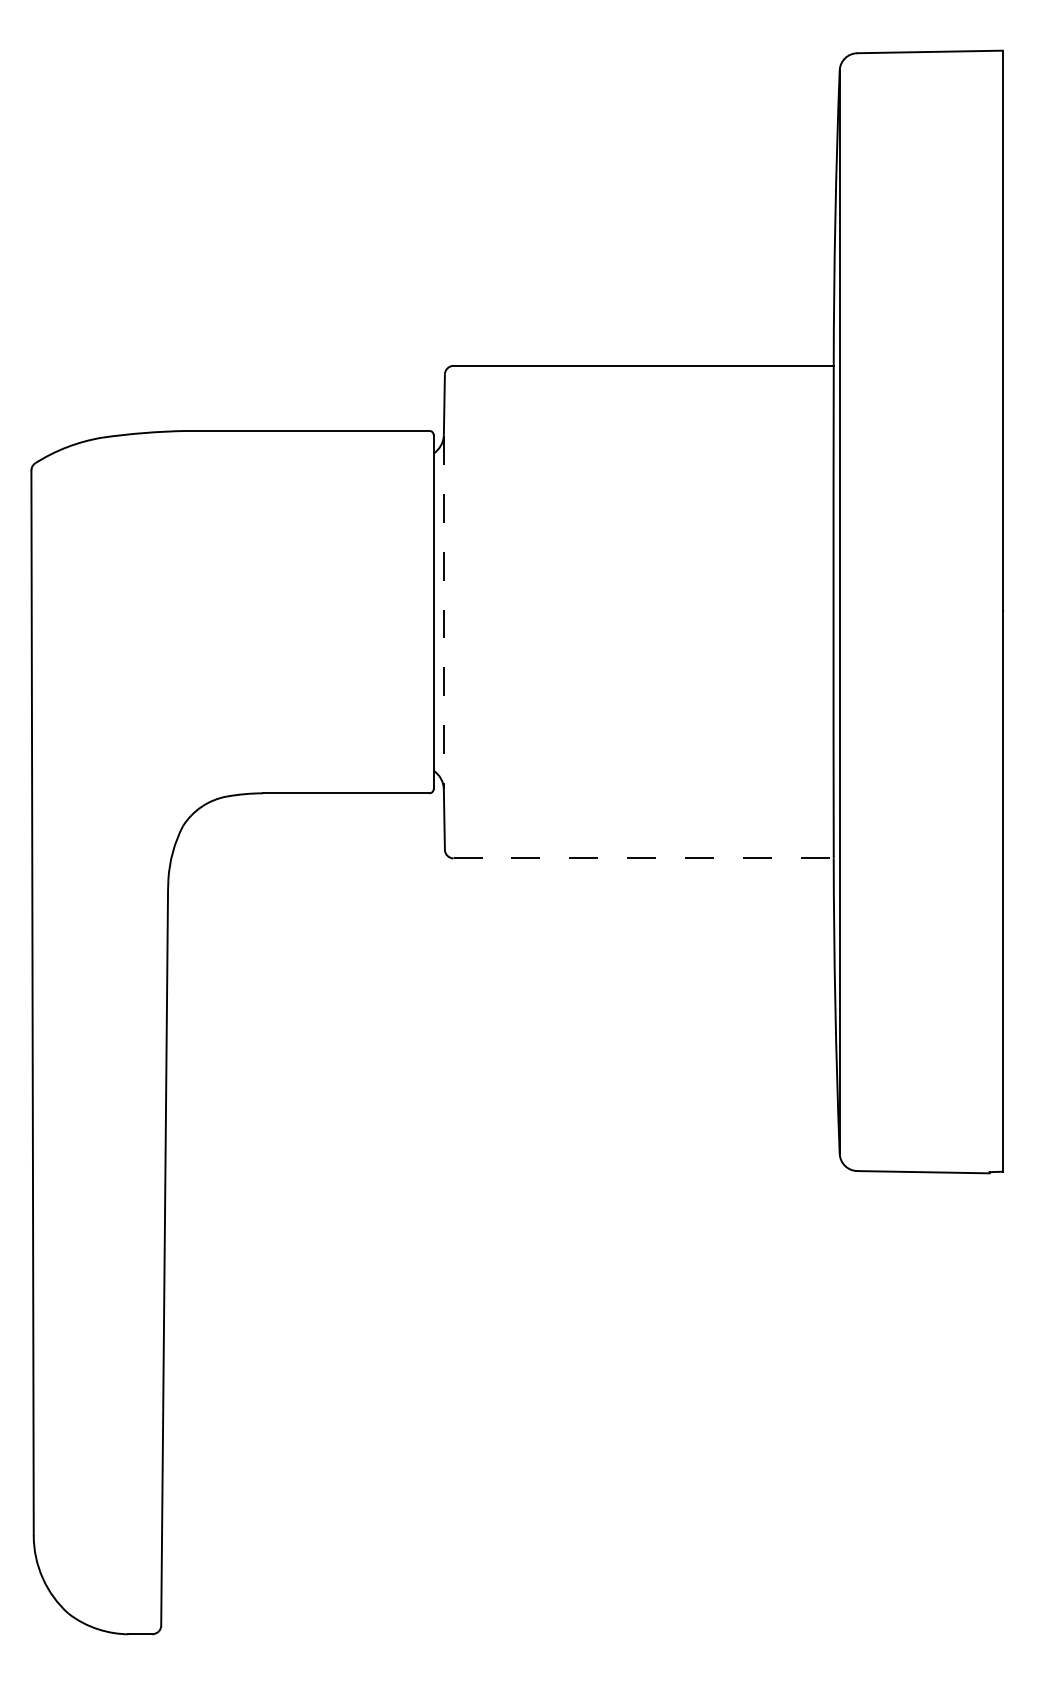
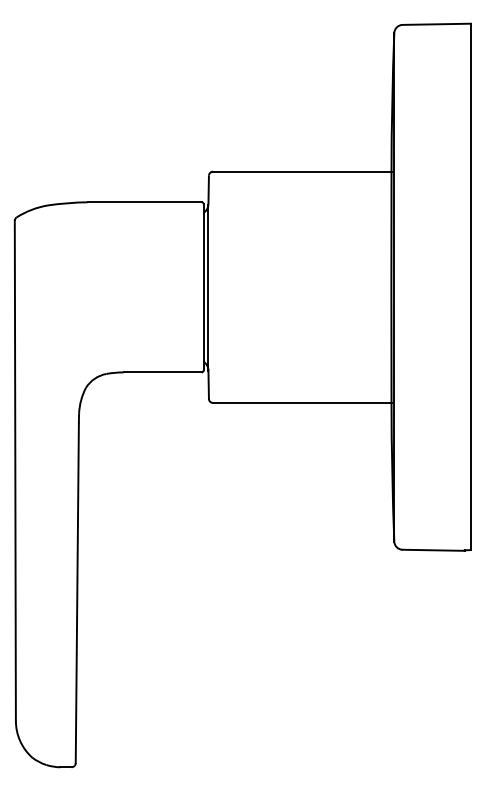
line: (443, 612) -> (208, 287), dashed -> solid
line: (644, 857) -> (302, 402), dashed -> solid

